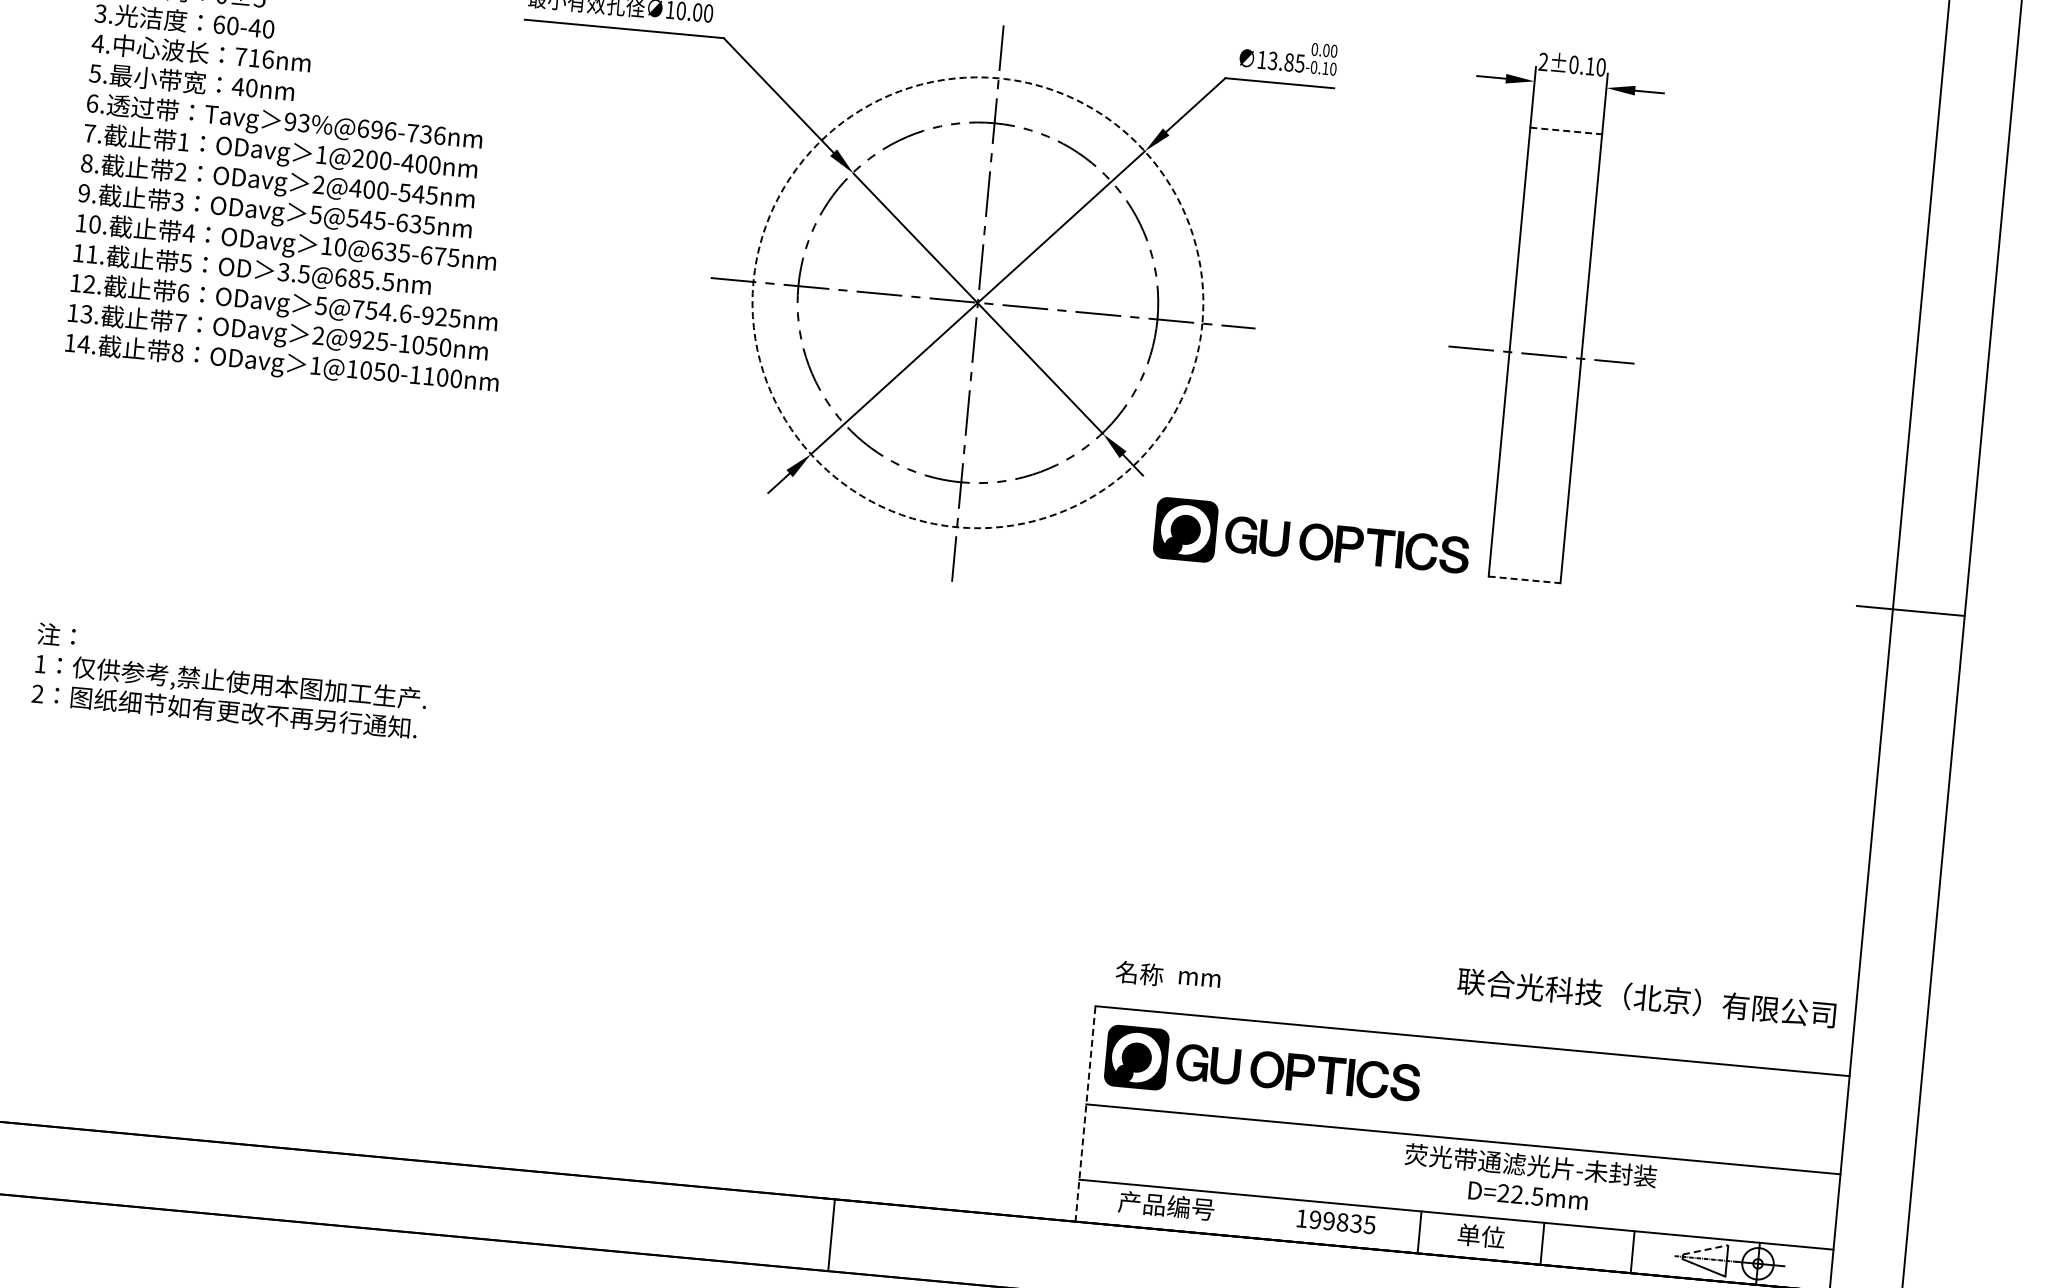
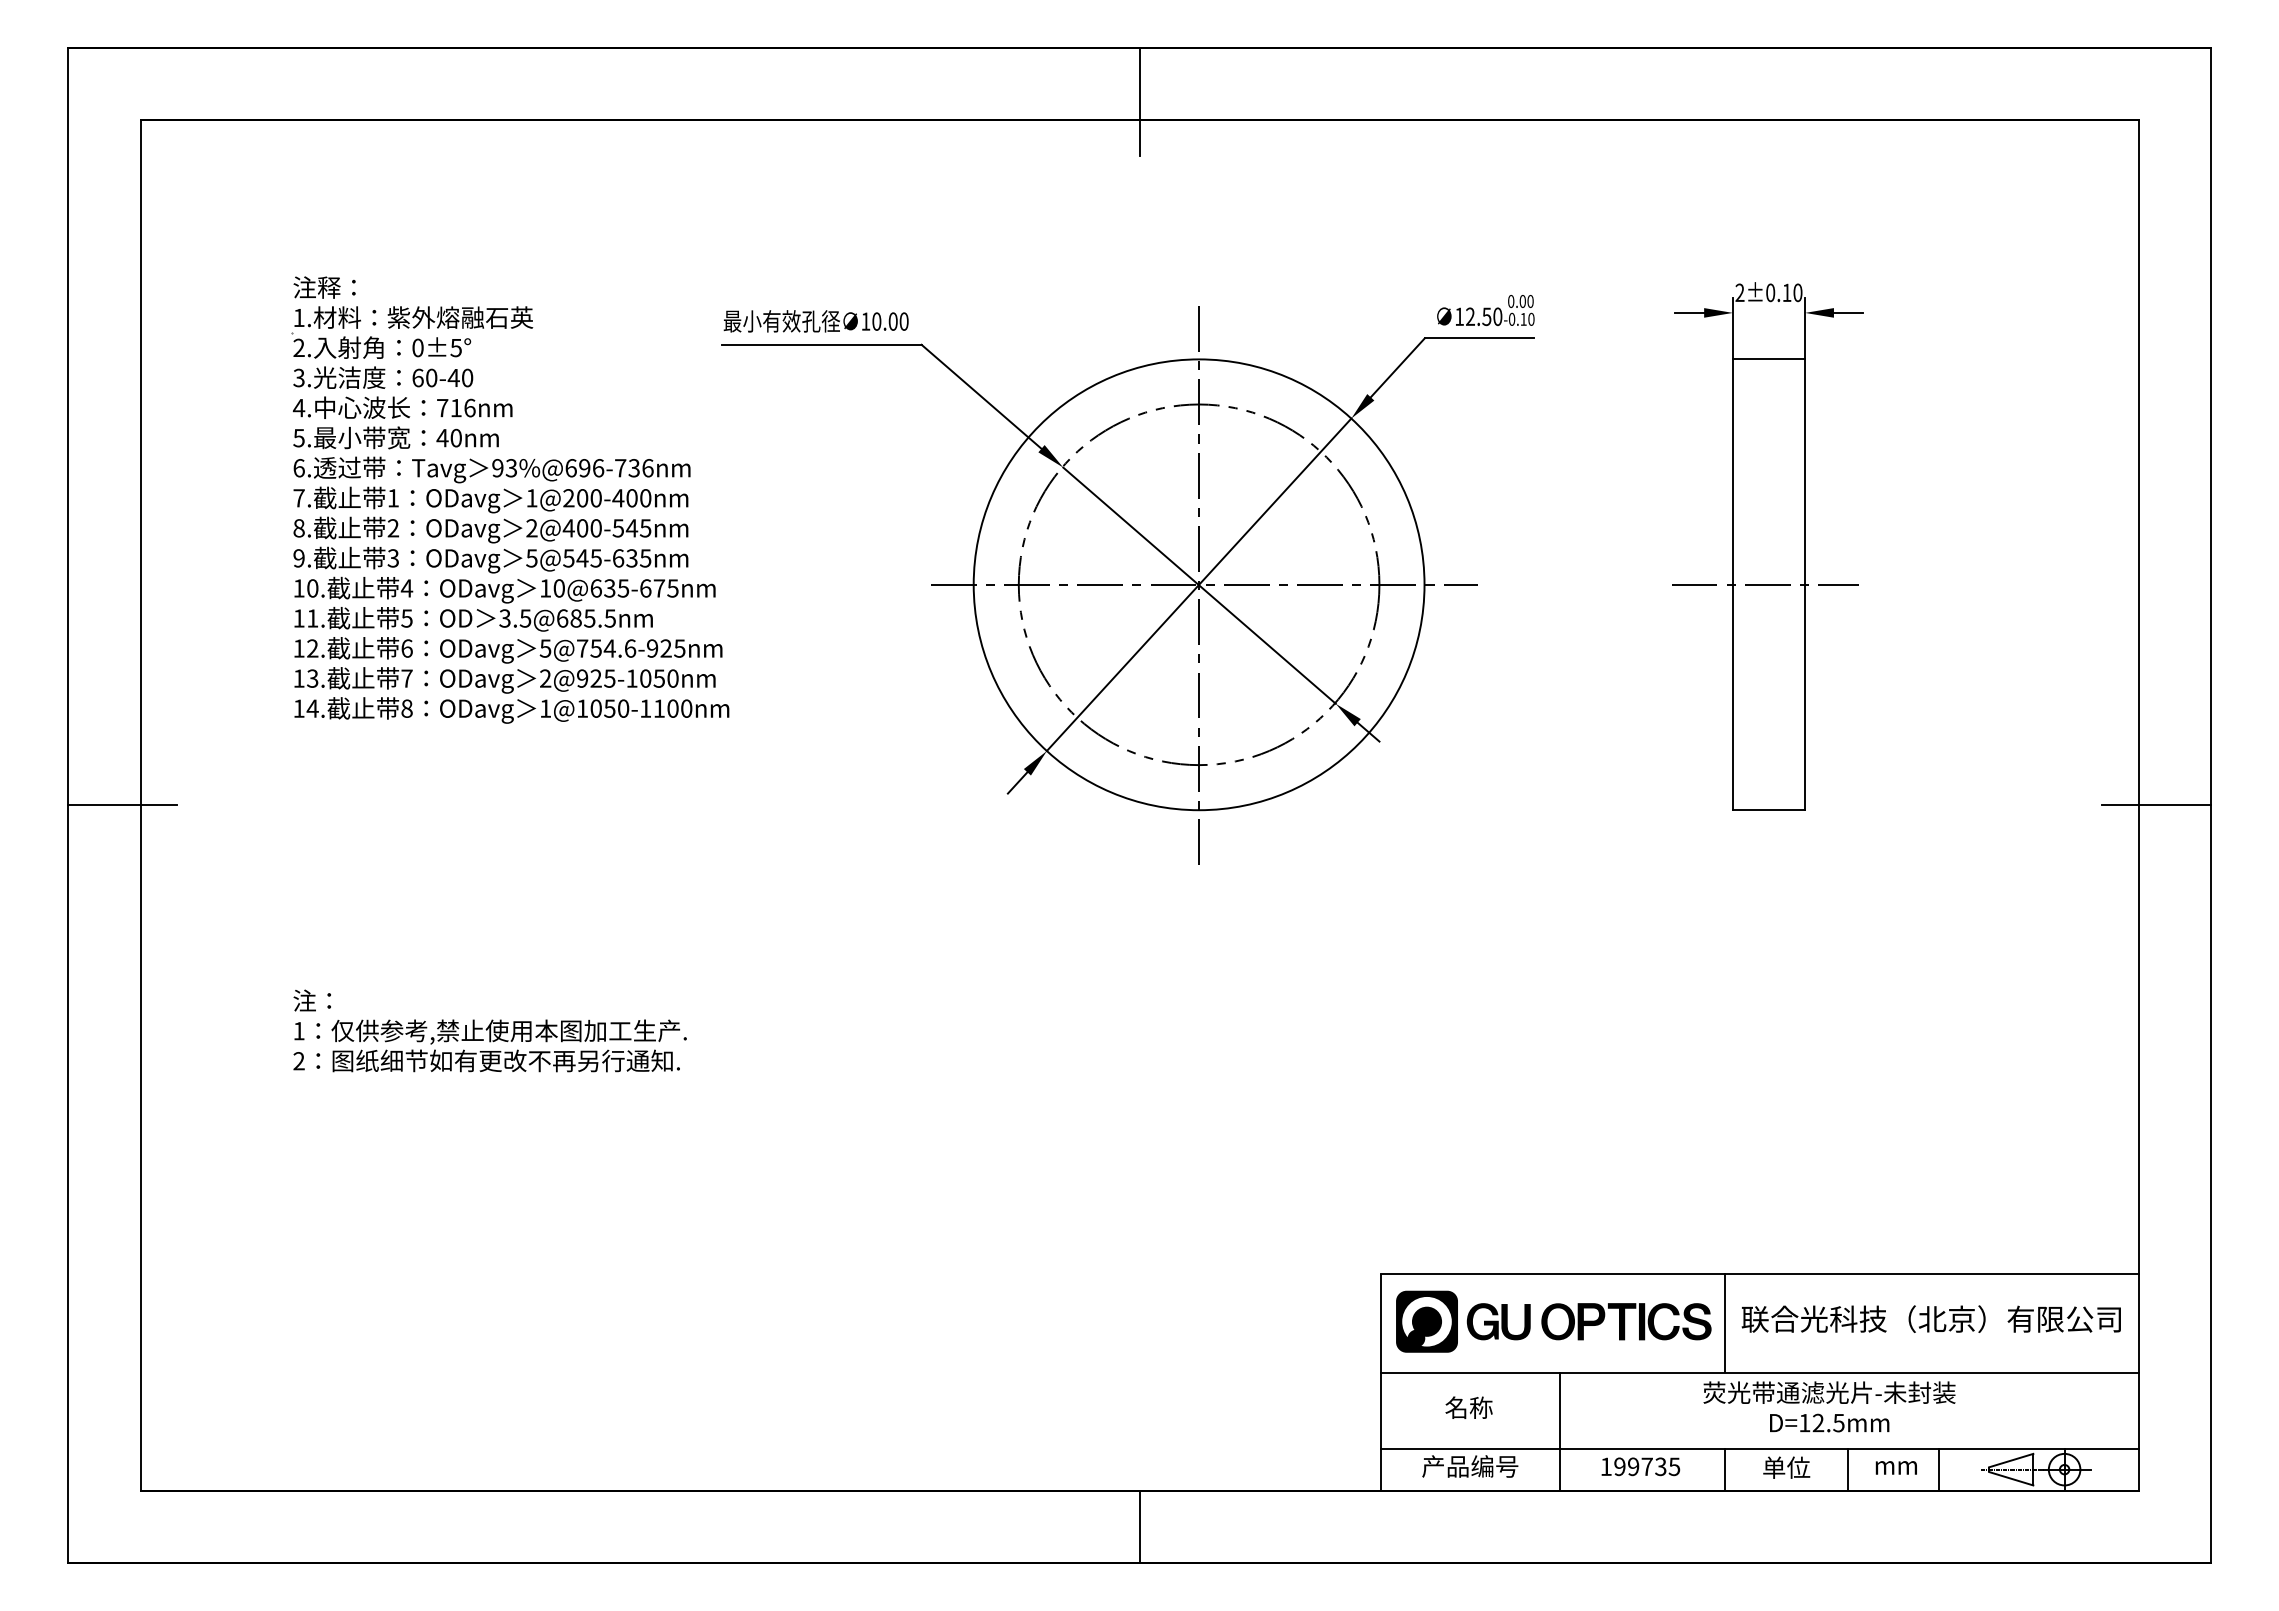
text: (1285, 61) -> (1483, 316), 13.85 -> 12.50
line: (1566, 131) -> (1769, 359), dashed -> solid
circle: (977, 302) -> (1198, 584), dashed -> solid
part: (1311, 541) -> (1553, 791), removed
line: (1525, 580) -> (1769, 810), dashed -> solid
text: (1139, 973) -> (1468, 1407), moved
text: (1198, 978) -> (1895, 1467), moved
text: (1646, 997) -> (1930, 1318), moved
line: (1432, 1086) -> (1724, 1323), added
line: (1085, 1113) -> (1381, 1382), dashed -> solid
line: (1258, 1179) -> (1559, 1431), added
text: (1503, 1192) -> (1804, 1422), D=22.5mm -> D=12.5mm
text: (1341, 1222) -> (1646, 1466), 199835 -> 199735
line: (1705, 1249) -> (2011, 1460), dashed -> solid

